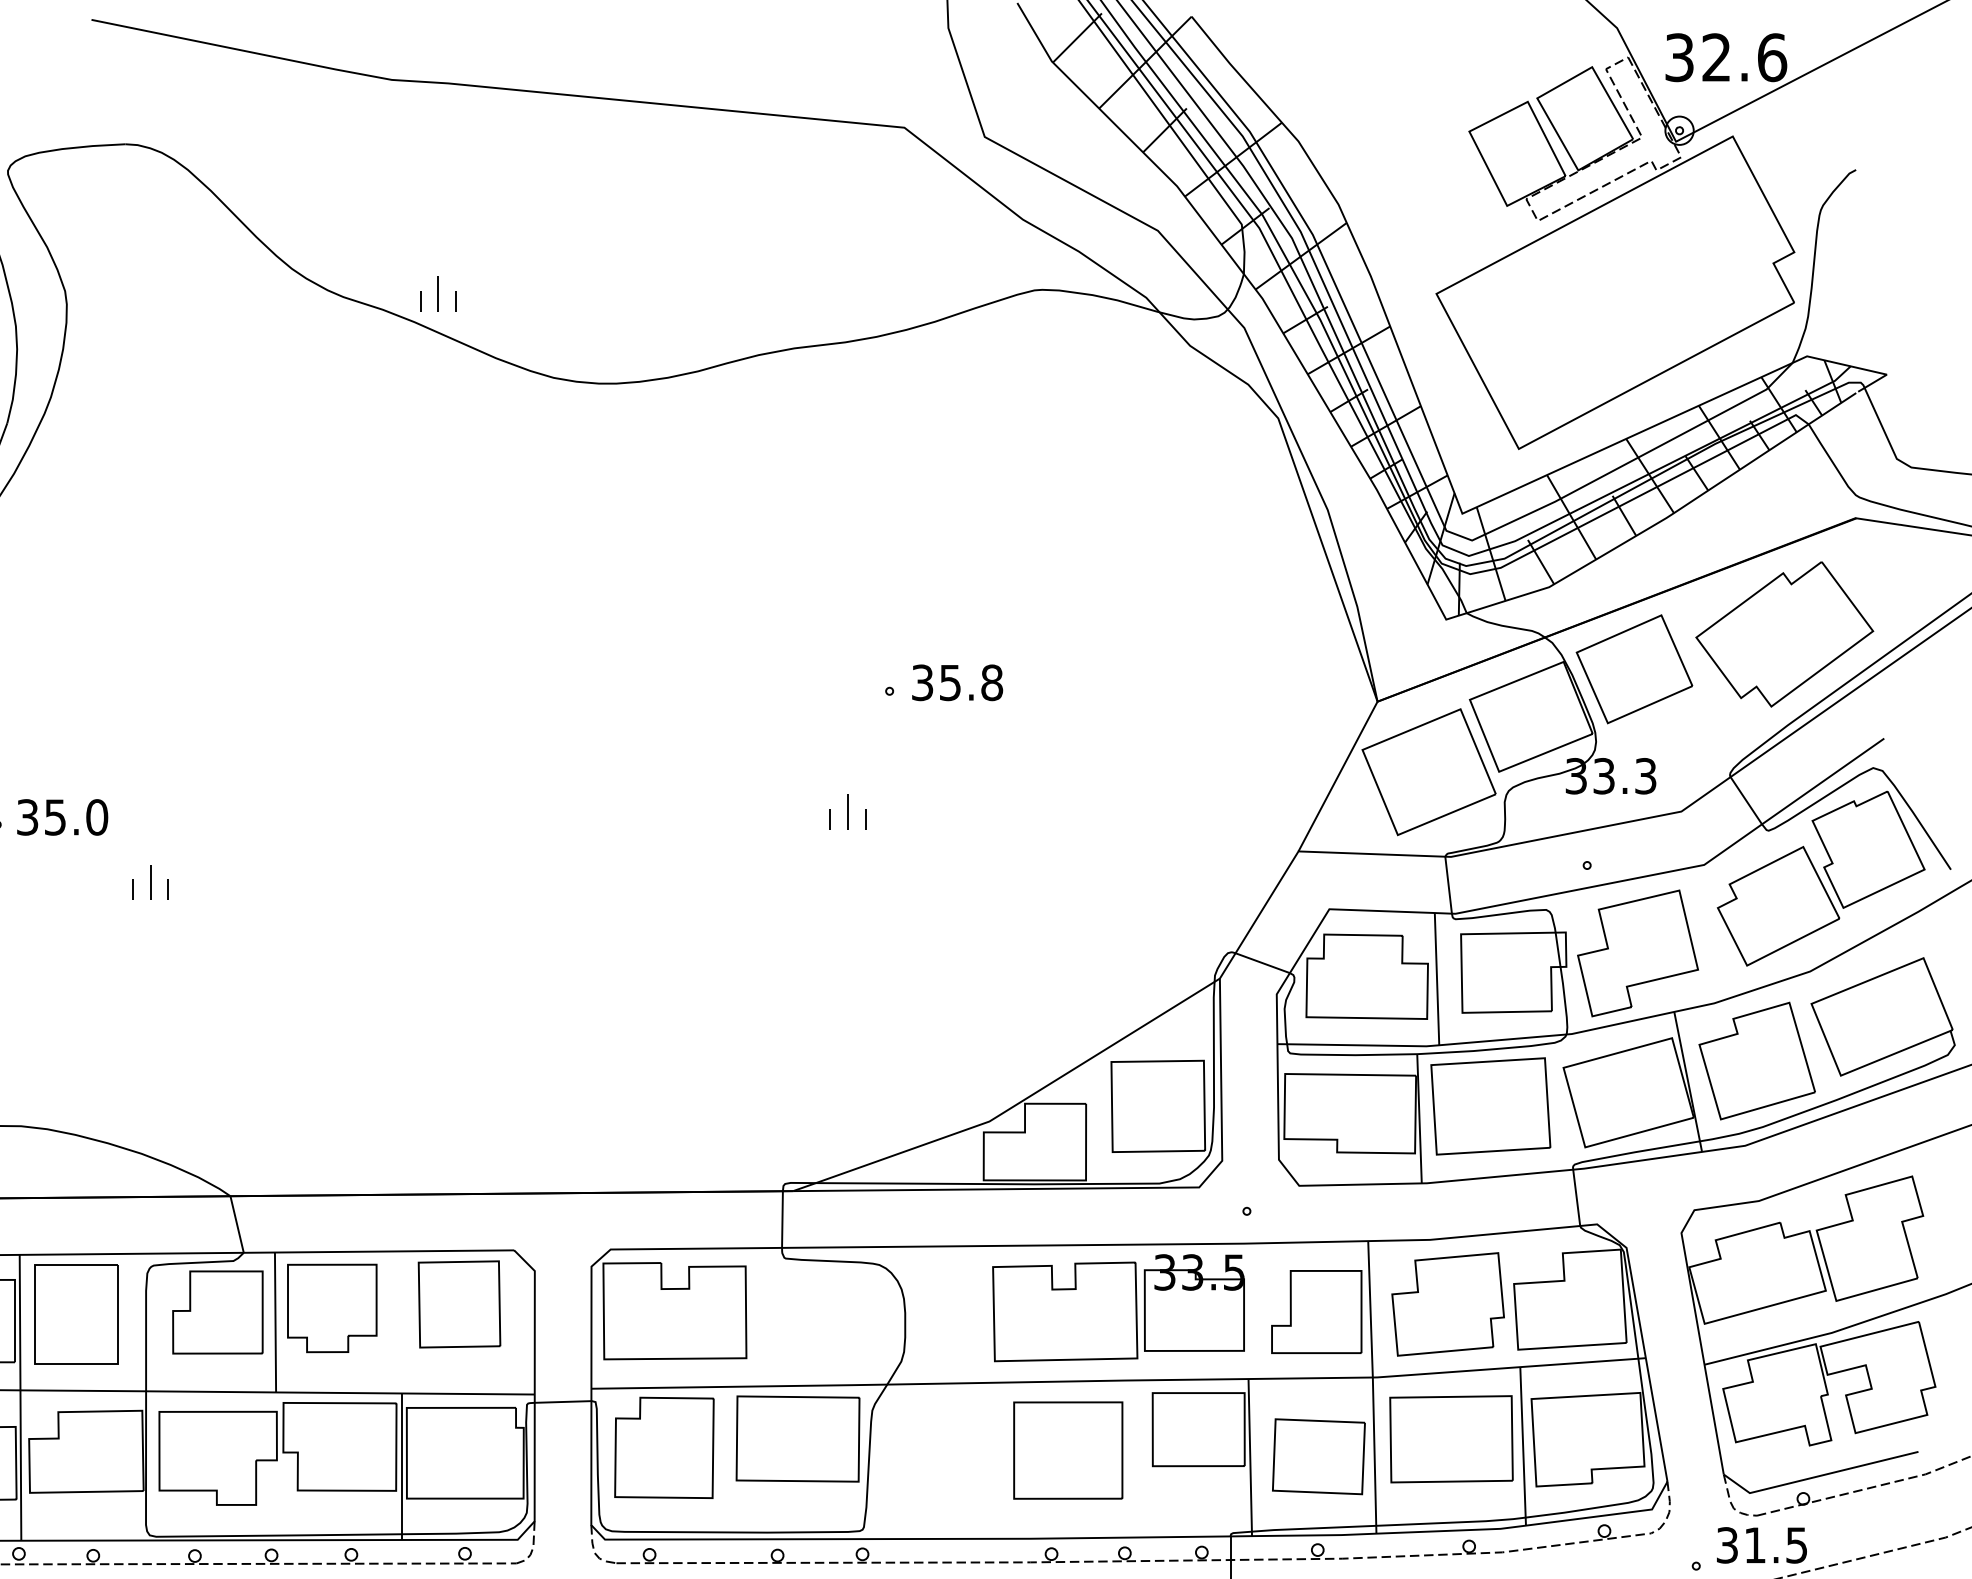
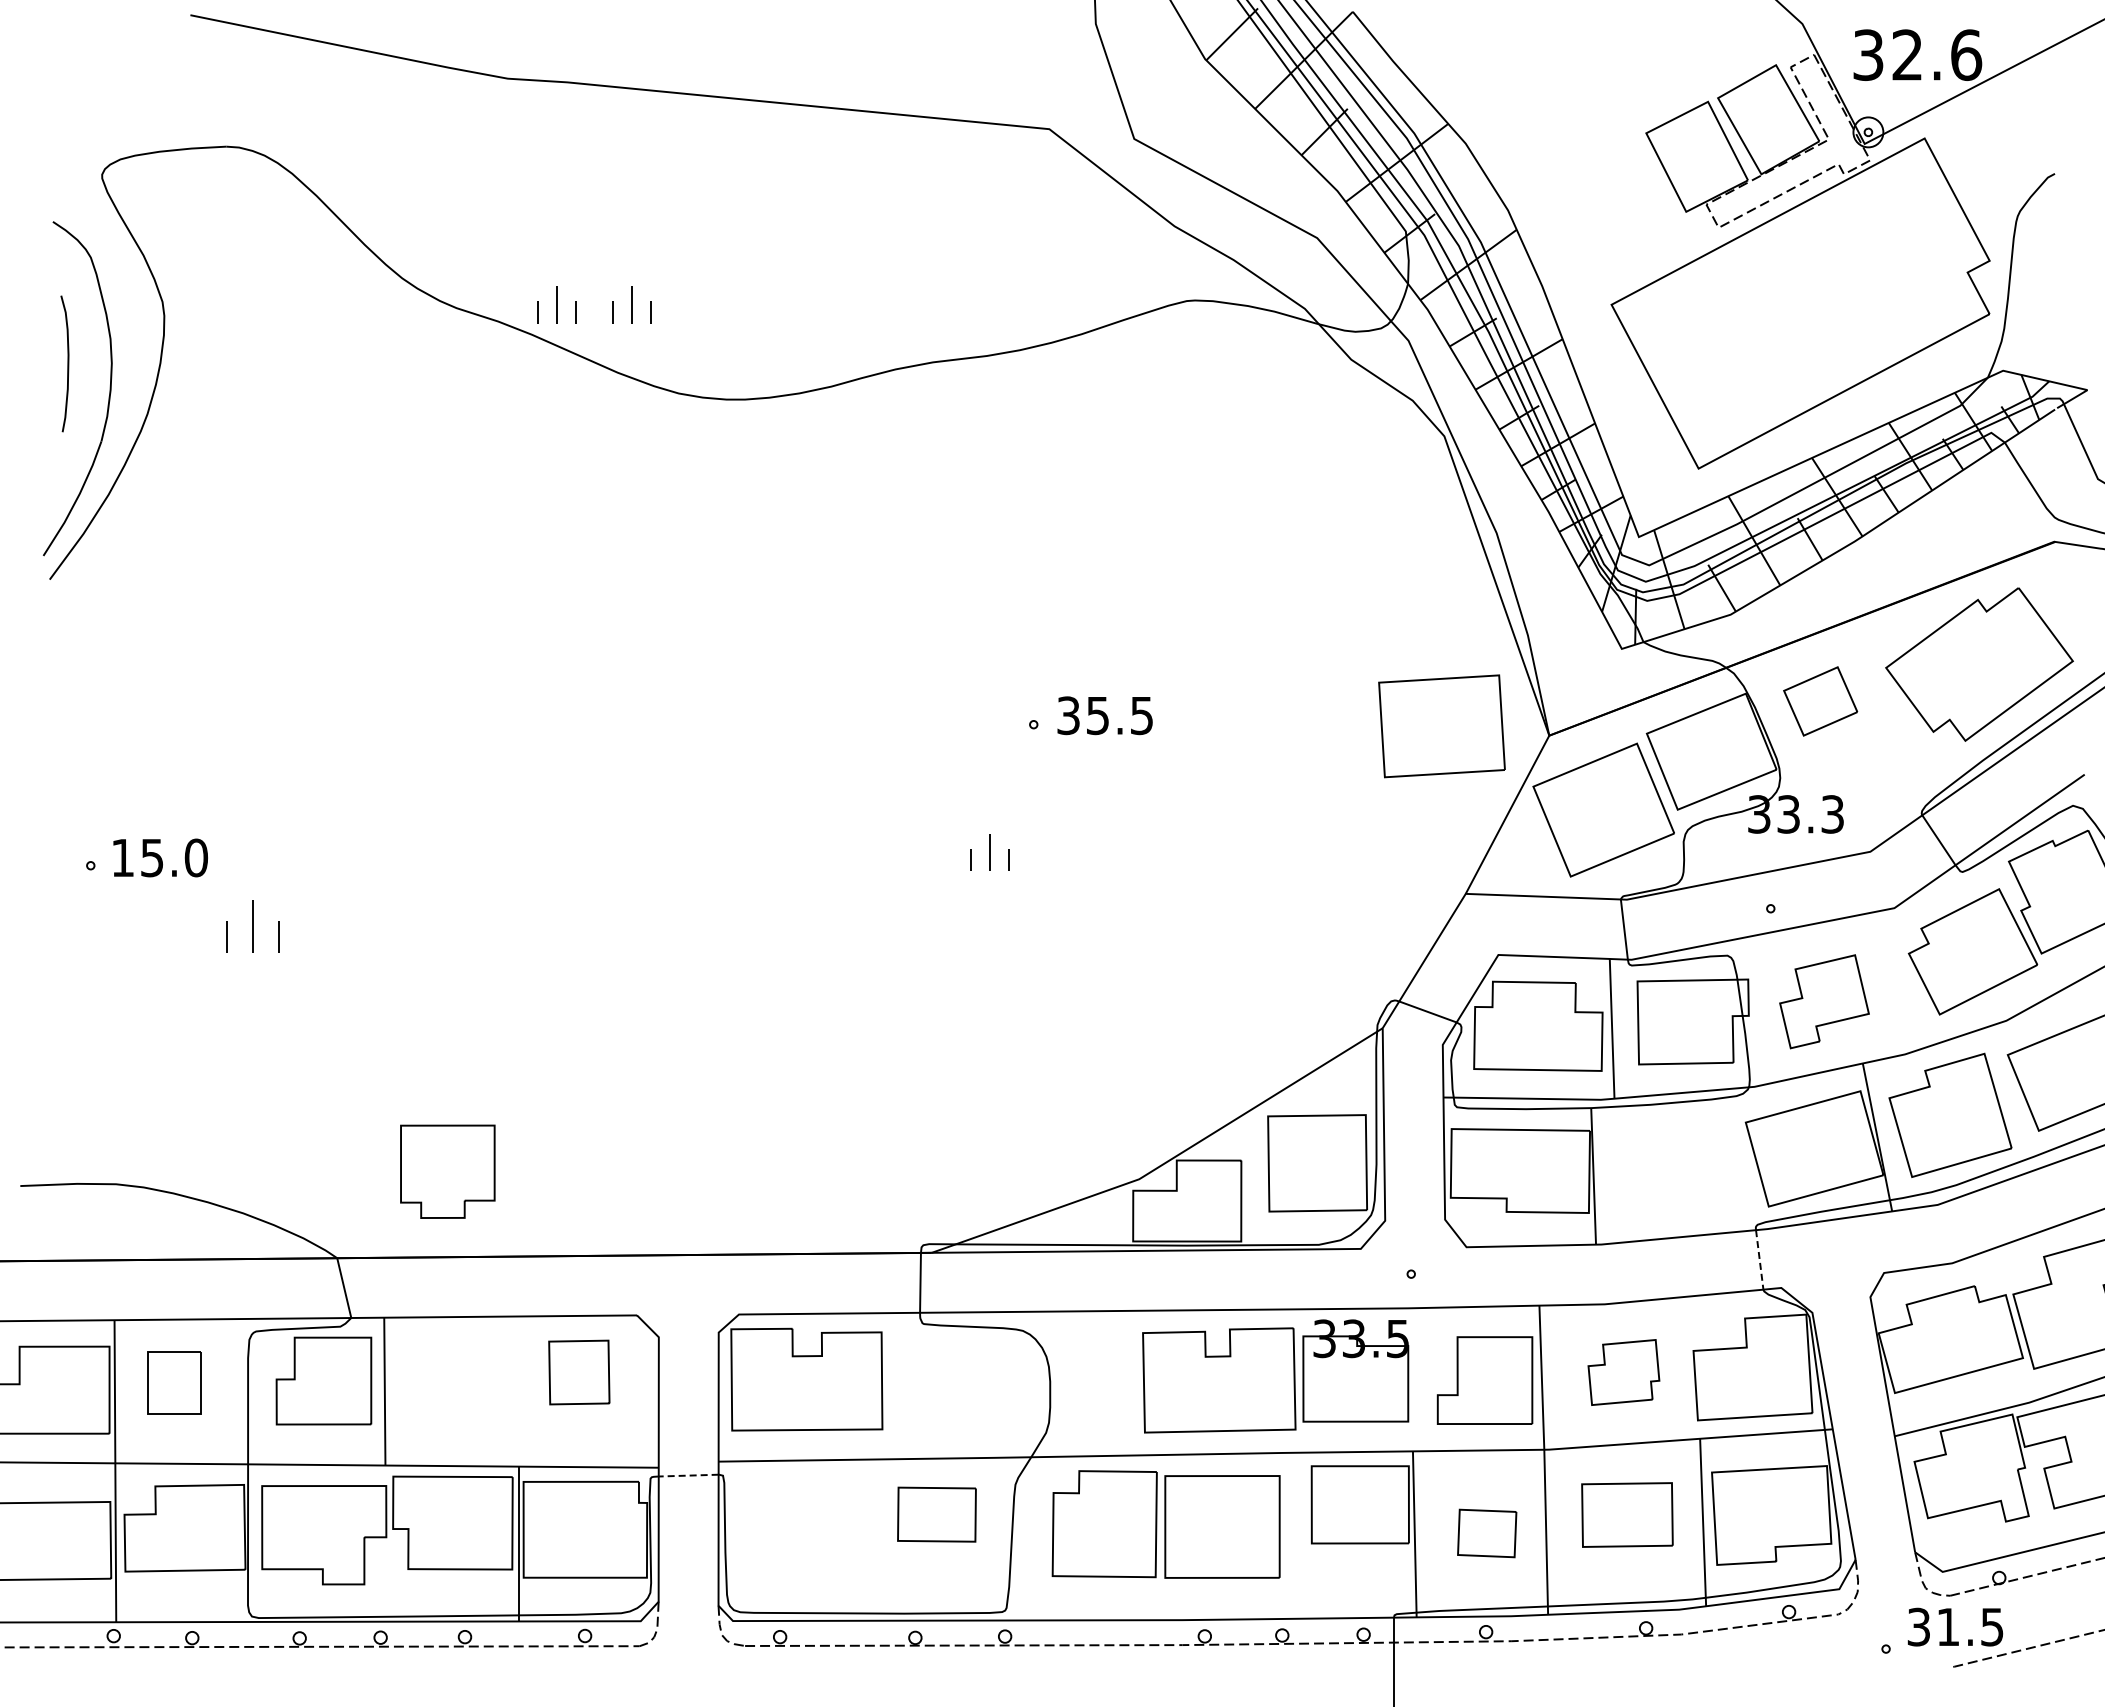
part: (508, 293) -> (631, 304), added
part: (1634, 669) -> (1820, 701), size x0.6
text: (991, 682) -> (1141, 715), 35.8 -> 35.5
text: (27, 816) -> (122, 857), 35.0 -> 15.0
part: (150, 882) -> (252, 926), size x1.4
part: (1638, 953) -> (1824, 1001), size x0.7
part: (1490, 1106) -> (1441, 726), moved
line: (1576, 1197) -> (1759, 1259), solid -> dashed
part: (459, 1304) -> (579, 1372), size x0.7
part: (1447, 1304) -> (1623, 1372), size x0.6
part: (331, 1308) -> (447, 1171), moved
part: (76, 1313) -> (174, 1382), size x0.6
line: (562, 1401) -> (688, 1475), solid -> dashed
part: (797, 1438) -> (936, 1514), size x0.6
part: (1451, 1438) -> (1627, 1514), size x0.7
part: (664, 1448) -> (1104, 1524), moved
part: (1318, 1456) -> (1486, 1533), size x0.6

